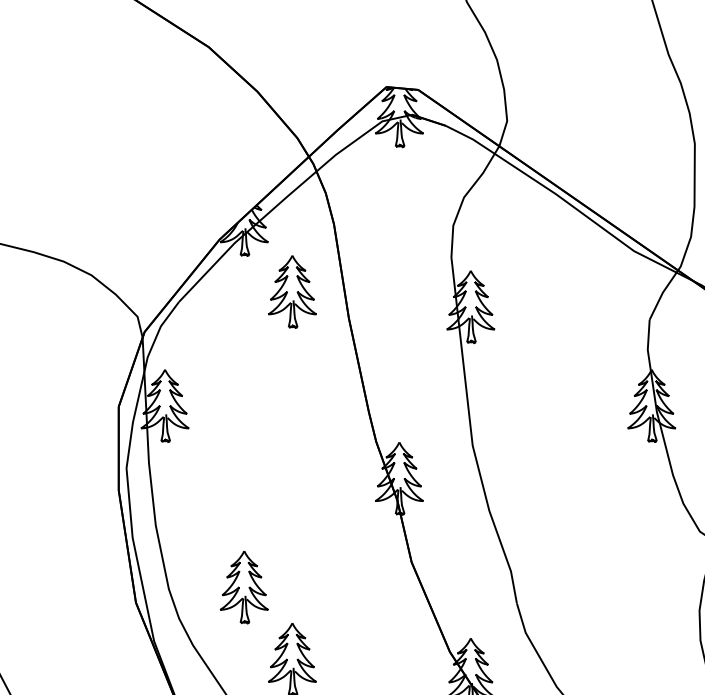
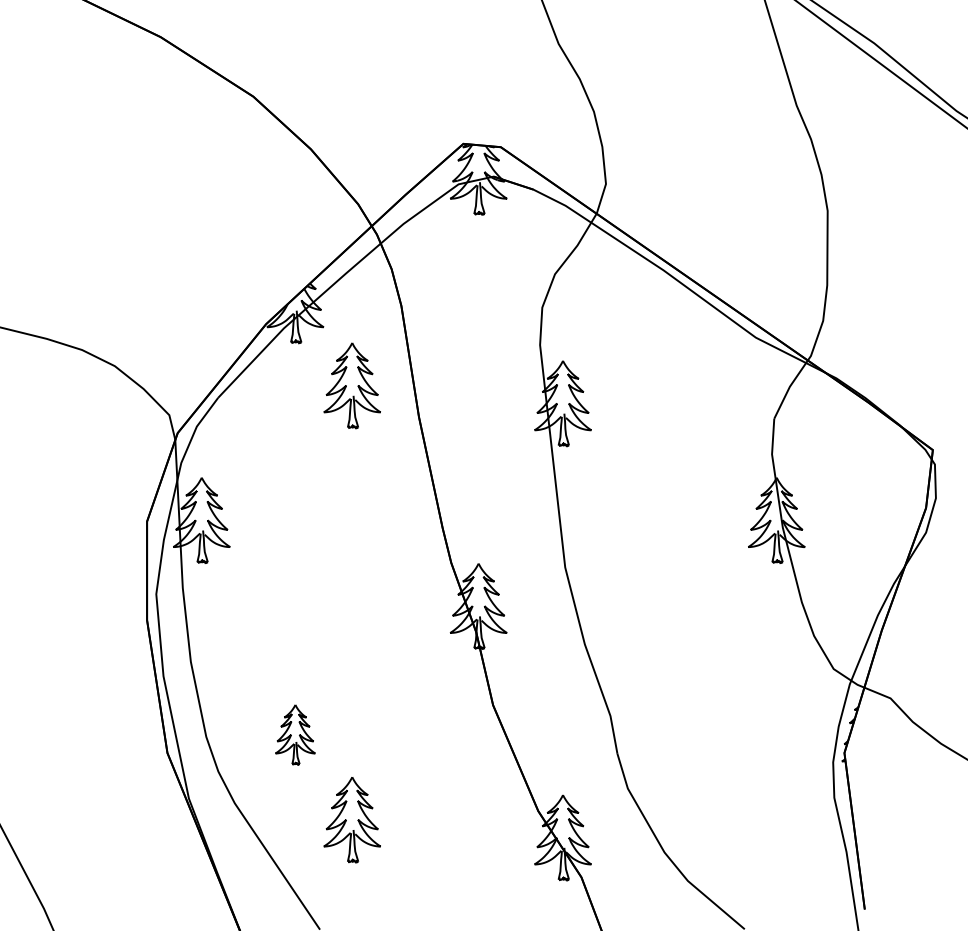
part: (244, 587) -> (295, 734), size x0.7

